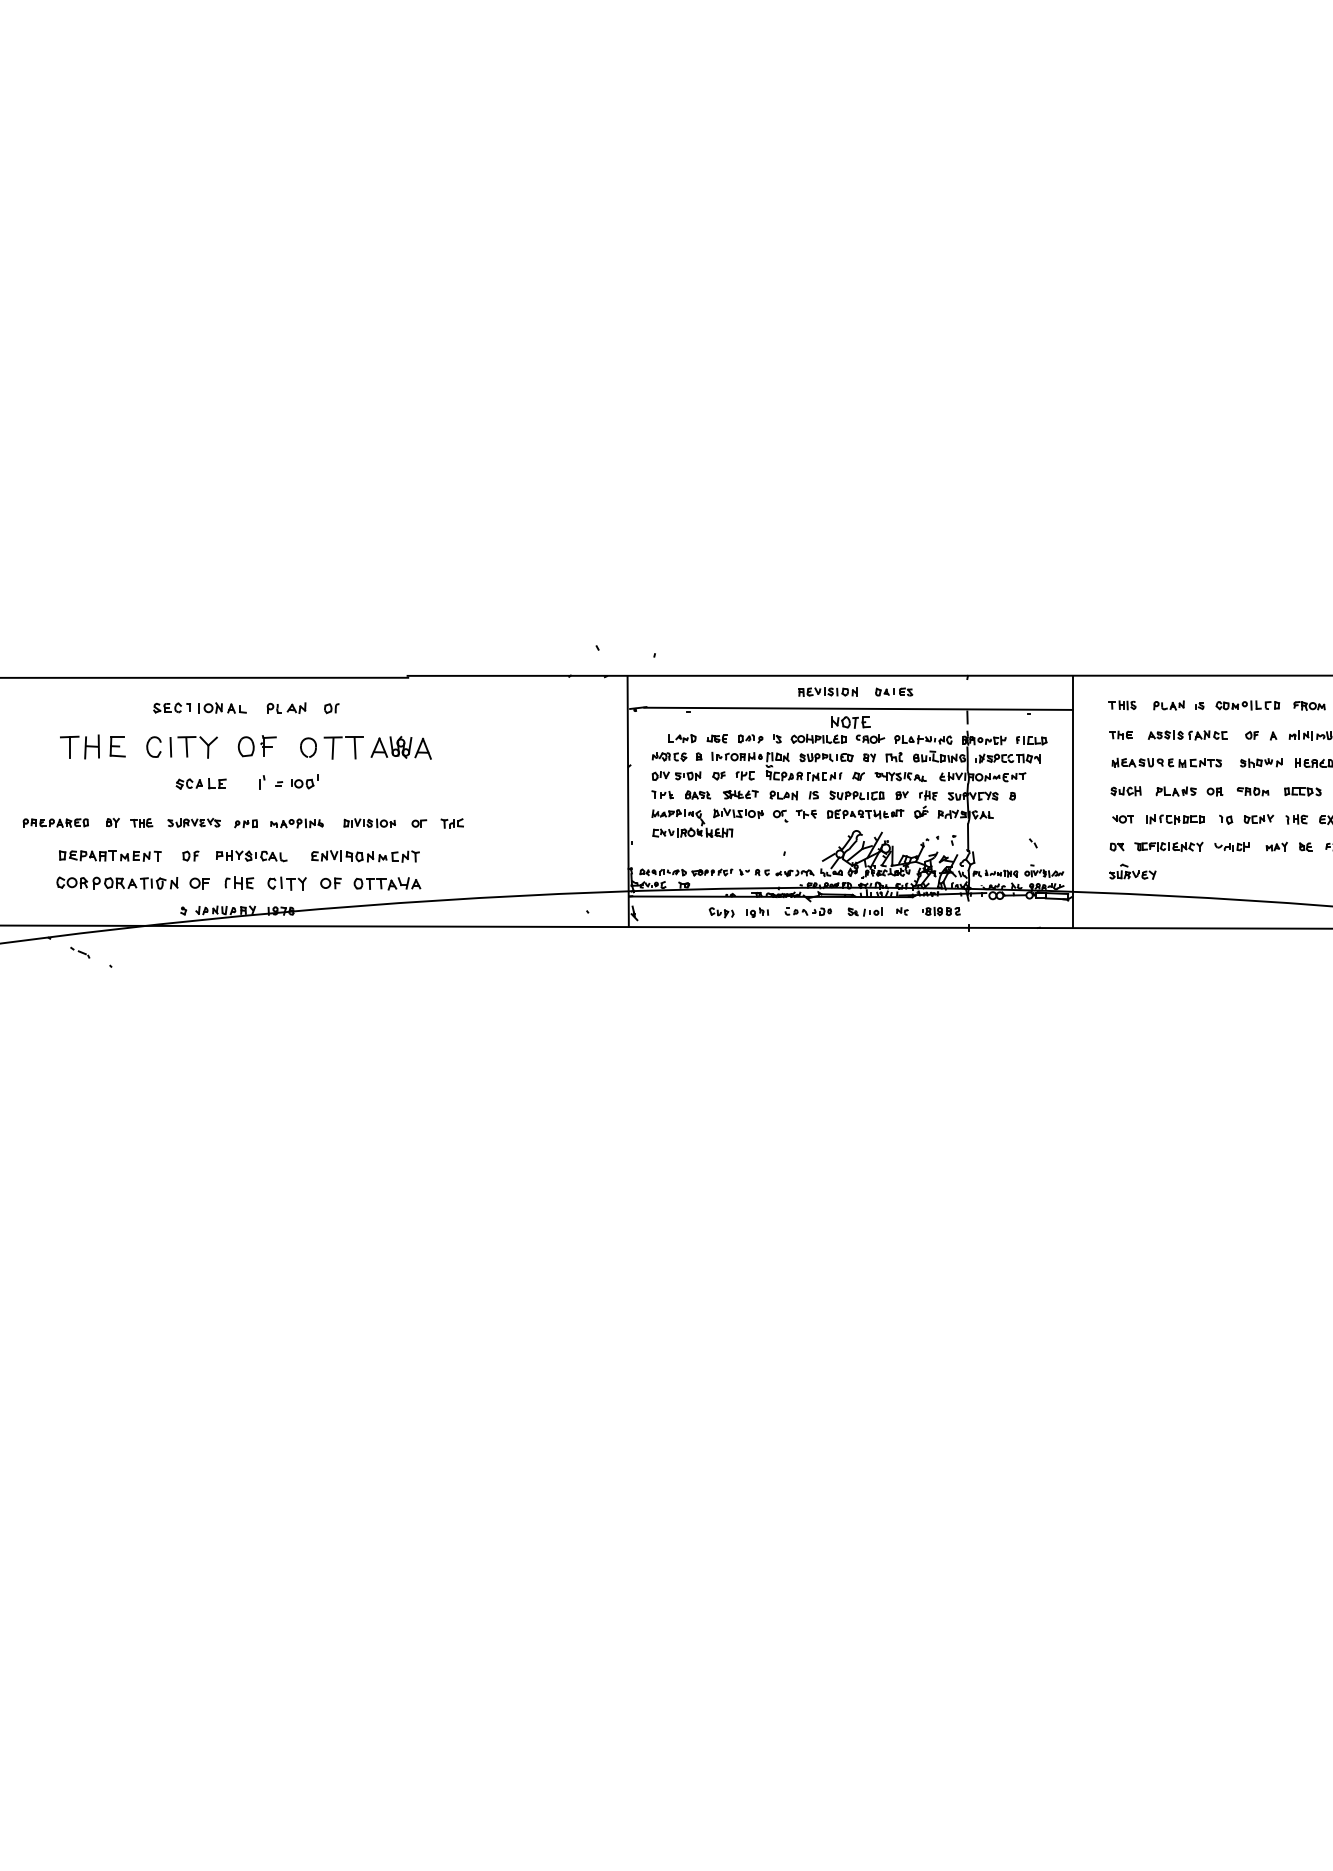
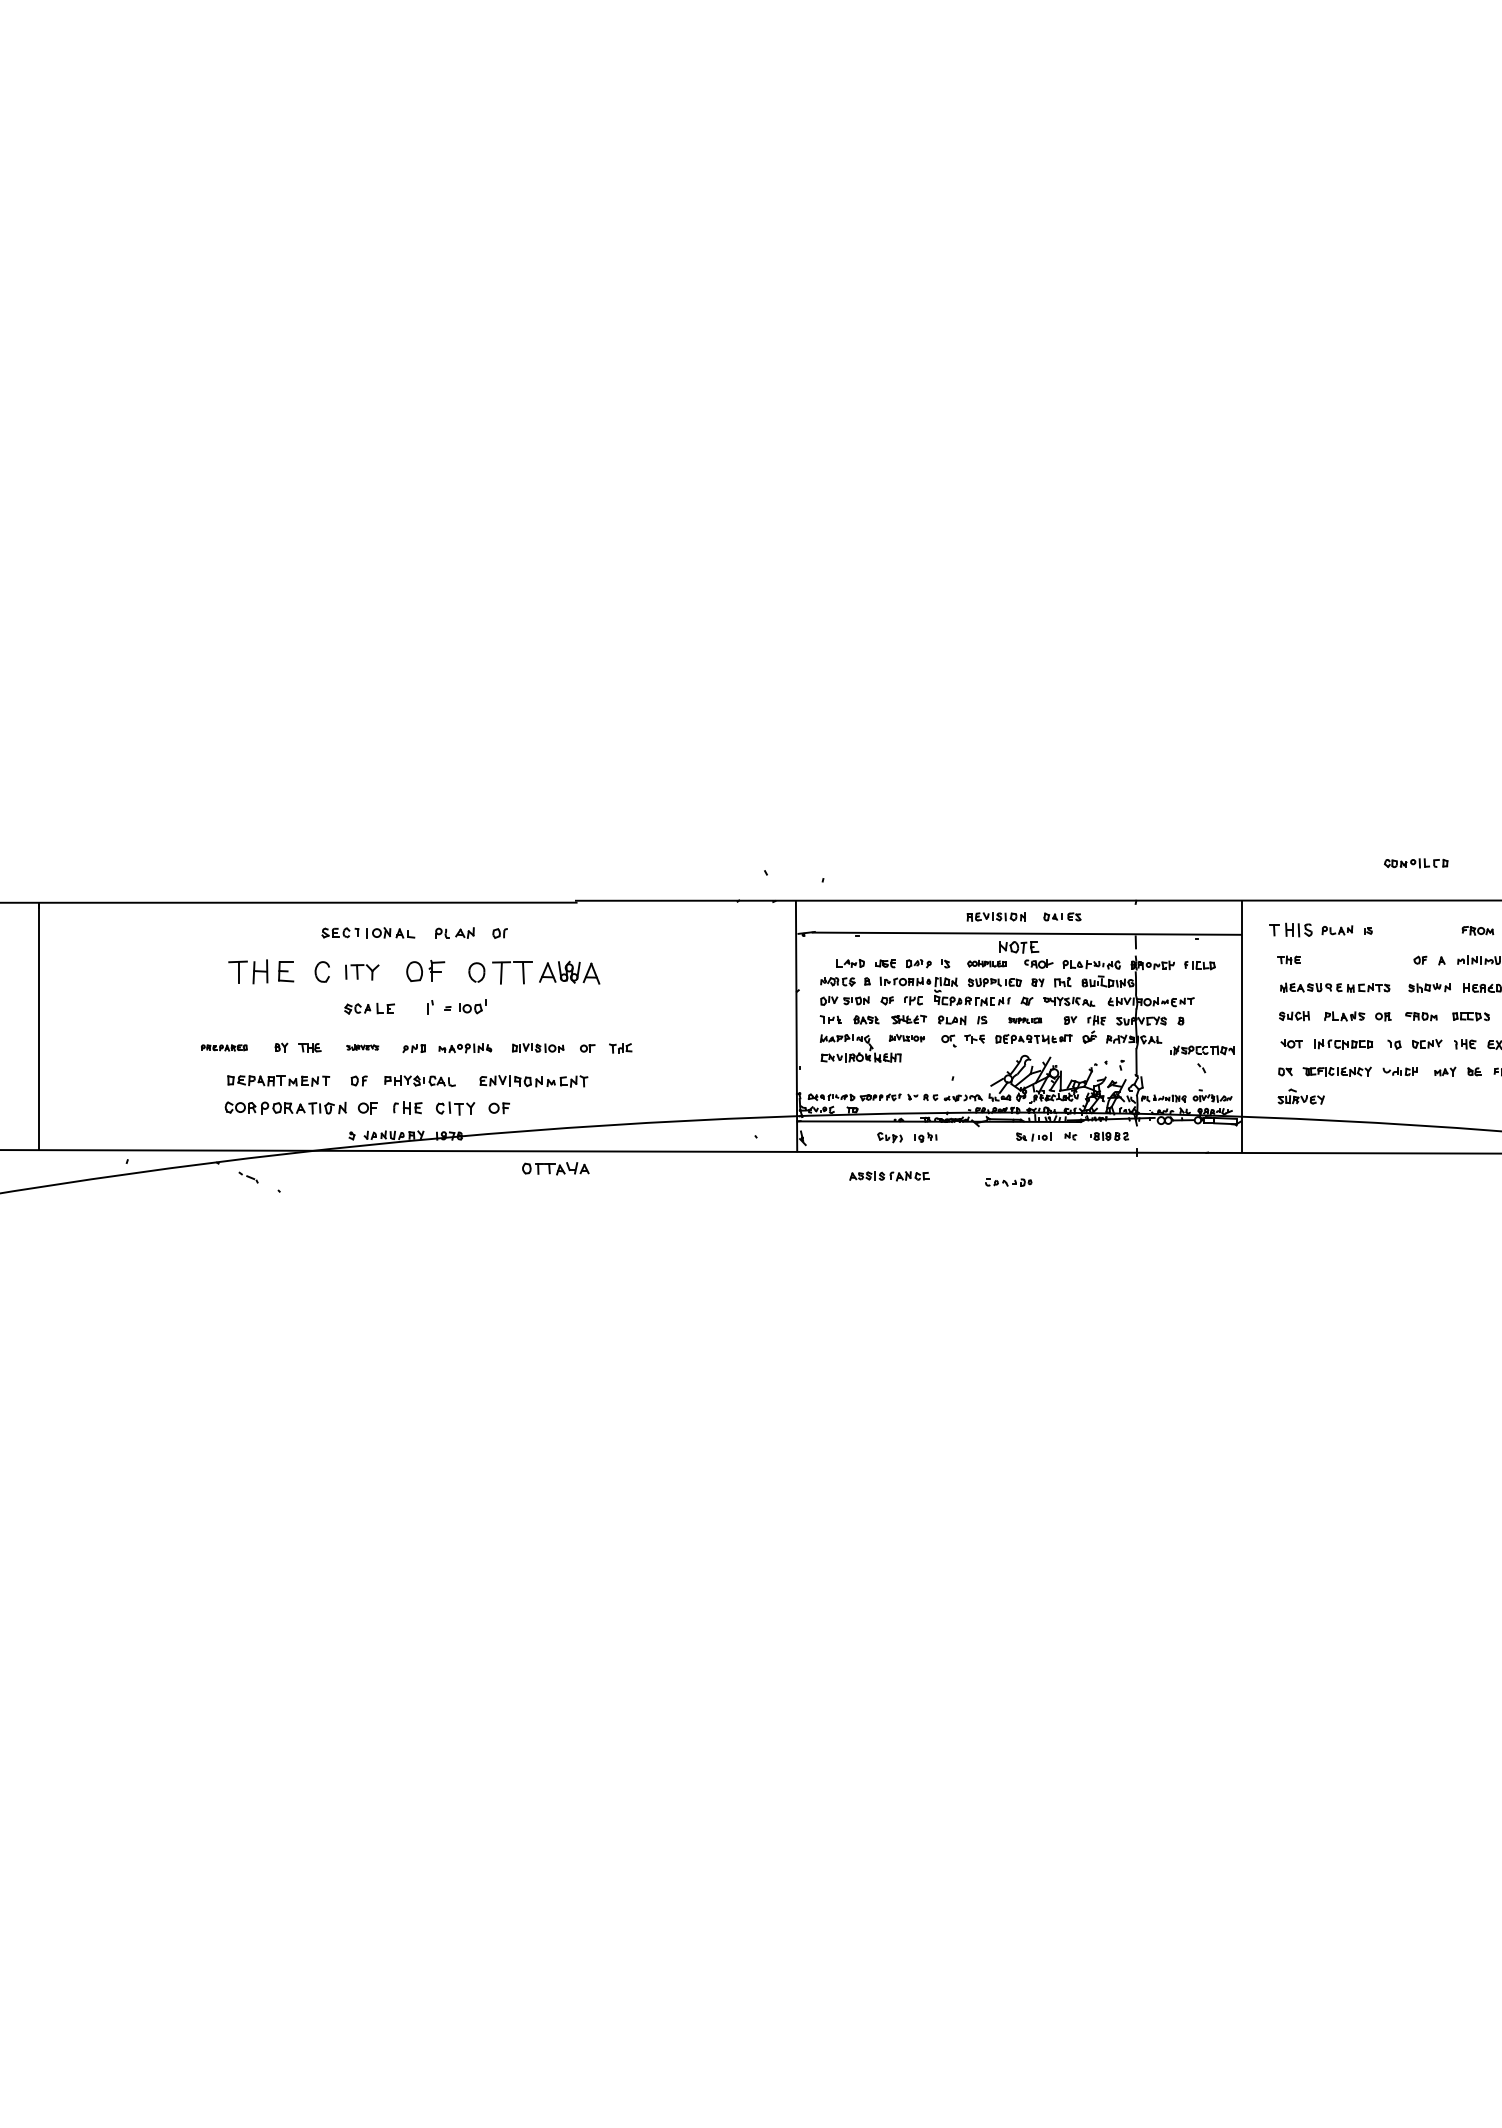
part: (1122, 705) -> (1290, 930), size x1.6
part: (1248, 705) -> (1416, 863), moved
part: (1188, 735) -> (889, 1176), moved
part: (818, 738) -> (986, 963), size x0.7
part: (194, 747) -> (362, 972), size x0.7
part: (1008, 758) -> (1202, 1050), moved
part: (856, 795) -> (1024, 1020), size x0.6
part: (738, 812) -> (906, 1037), size x0.7
part: (56, 822) -> (224, 1047), size x0.7
part: (194, 822) -> (362, 1047), size x0.6
part: (387, 883) -> (555, 1168), moved
part: (808, 911) -> (1008, 1182), moved

